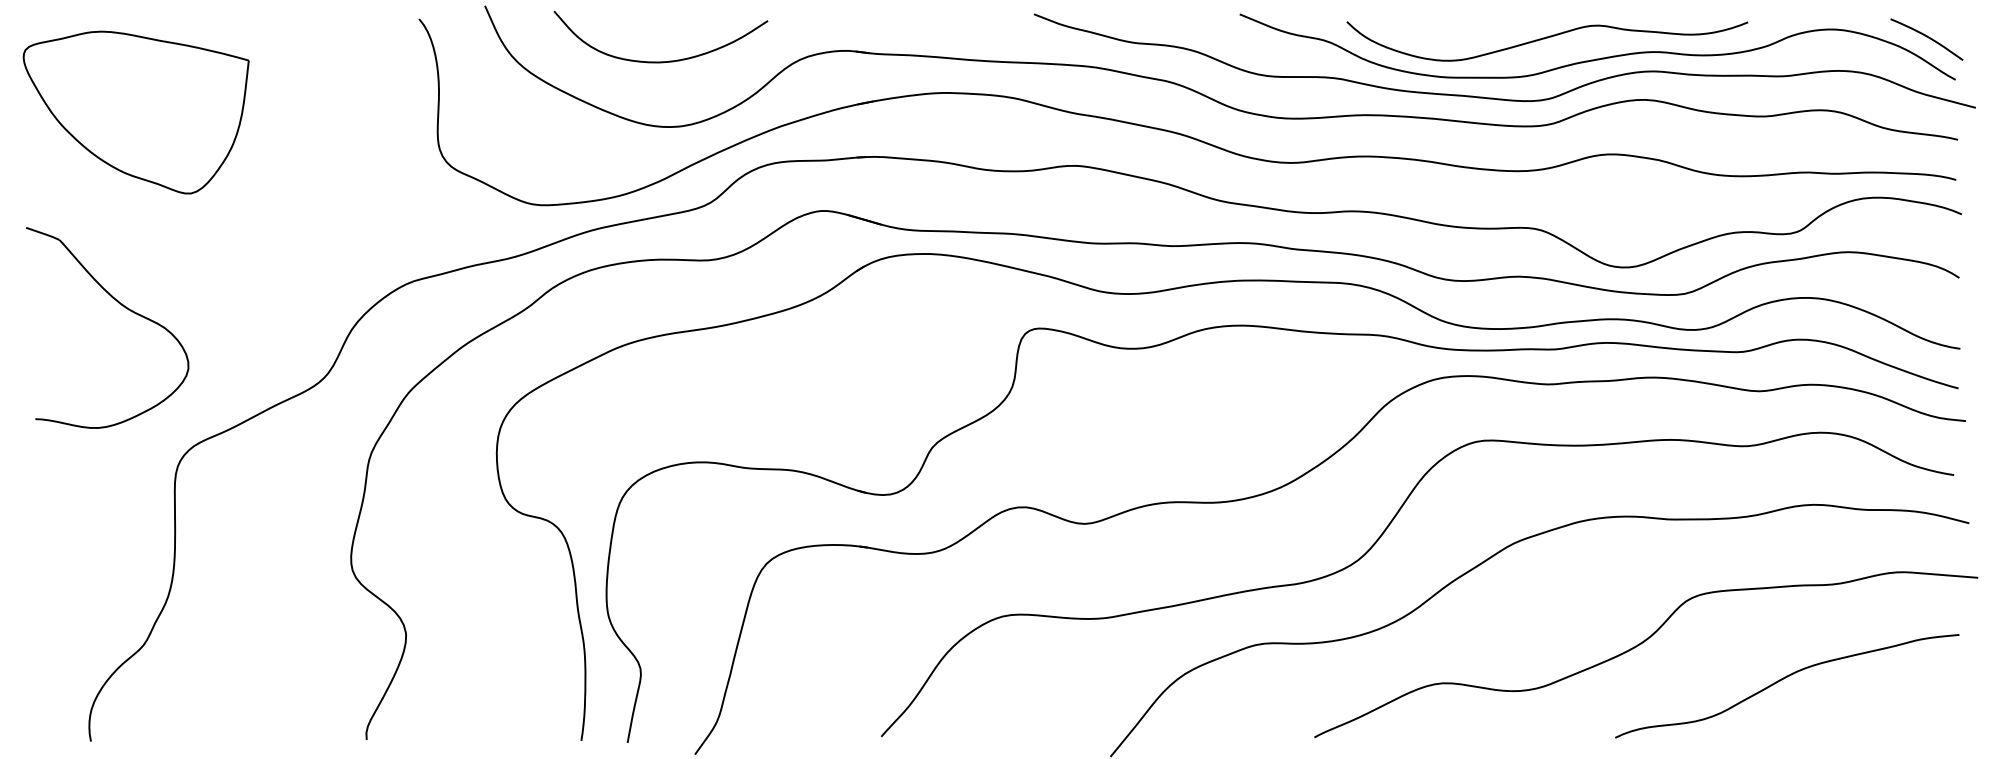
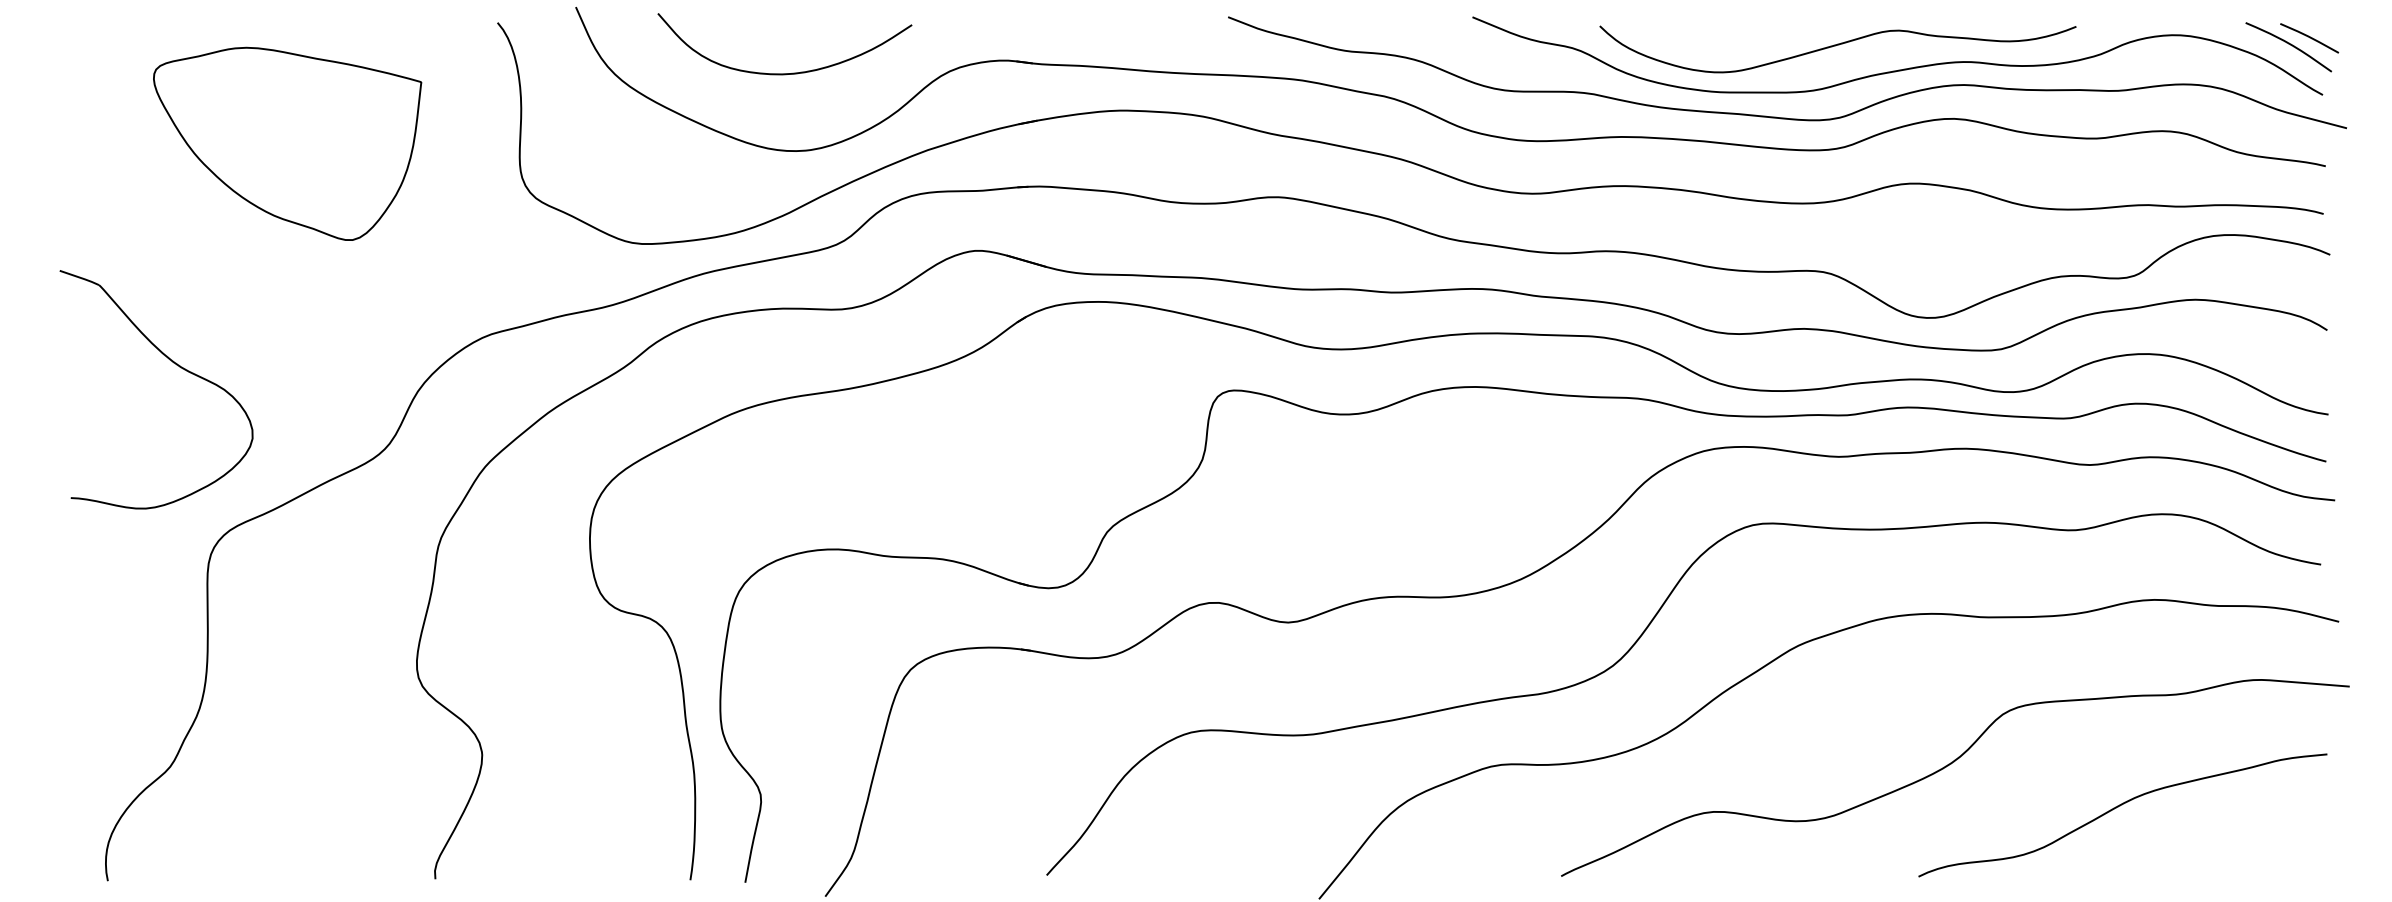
line: (1944, 32) -> (2309, 38), added
part: (136, 112) -> (287, 143), moved
part: (121, 305) -> (173, 363), moved

